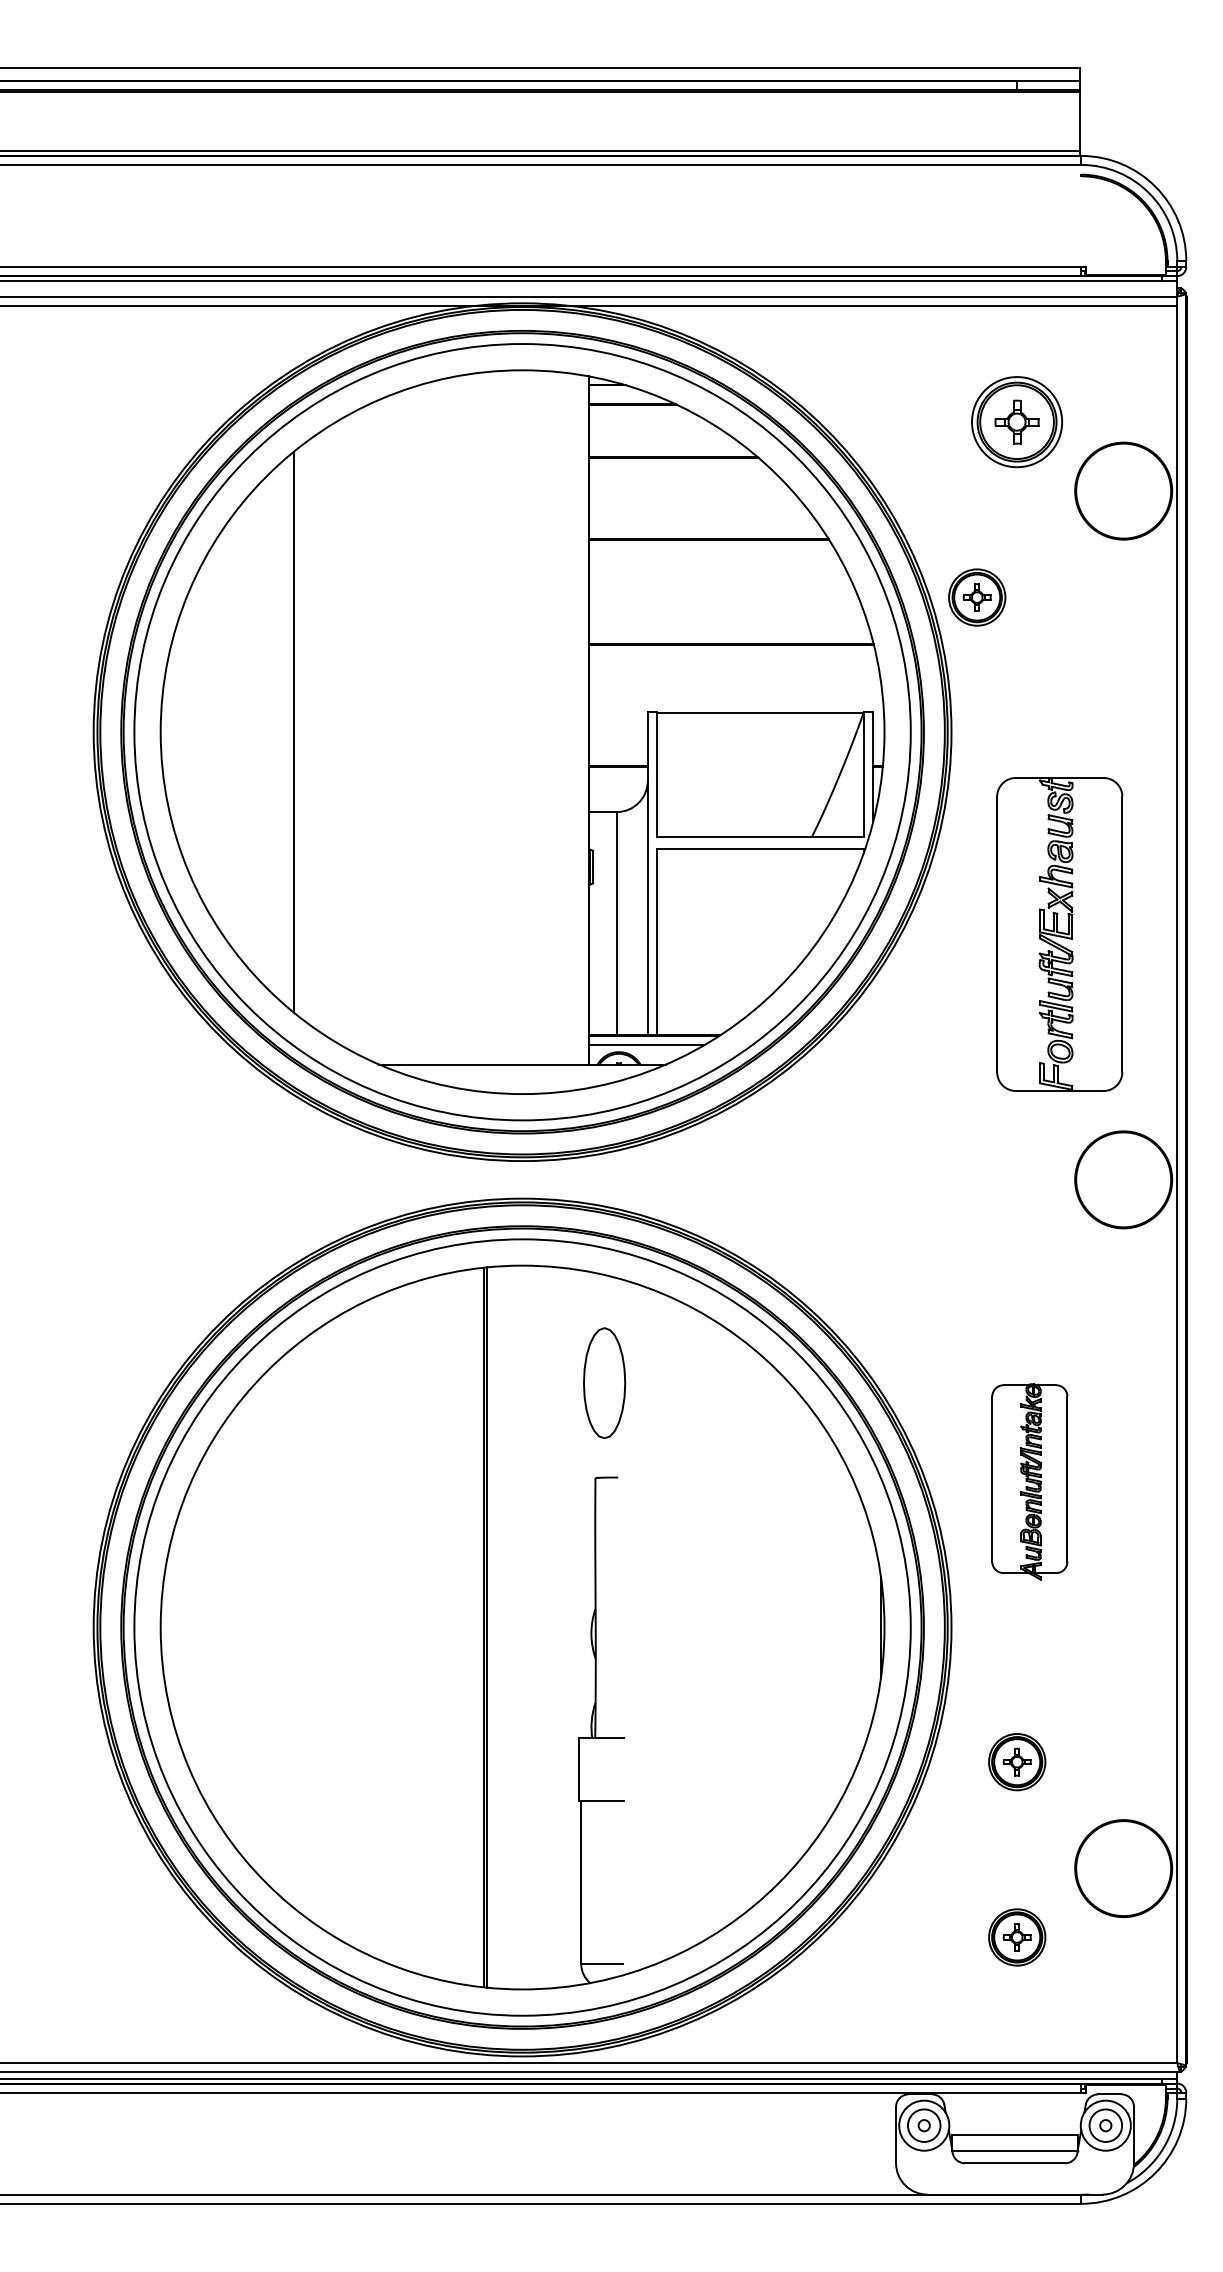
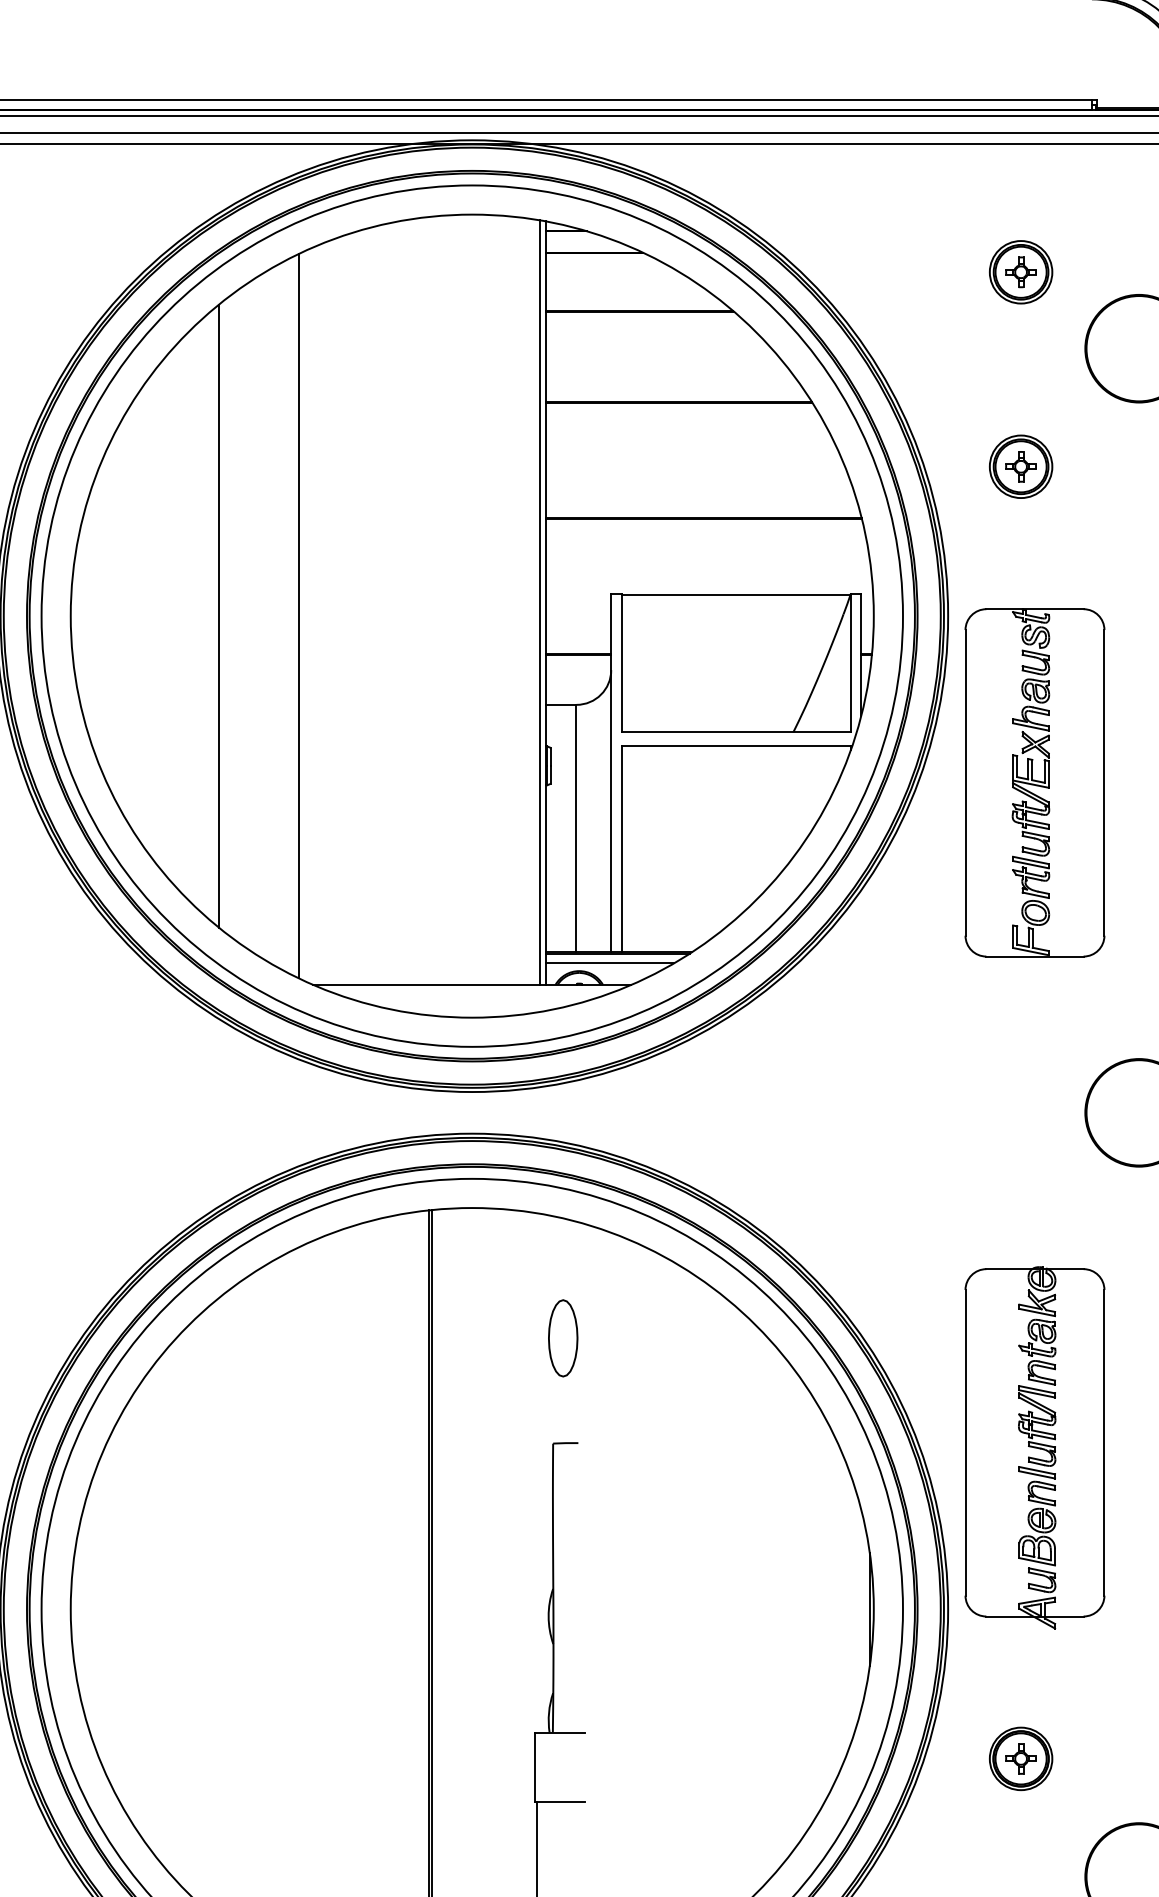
part: (1017, 422) -> (1021, 272), size x0.62
part: (977, 597) -> (1021, 466), moved
line: (584, 719) -> (540, 602), added
line: (366, 731) -> (299, 615), added
part: (1059, 934) -> (1034, 782), moved
part: (604, 1382) -> (563, 1337), size x0.62
part: (1029, 1481) -> (1034, 1447), size x1.67

